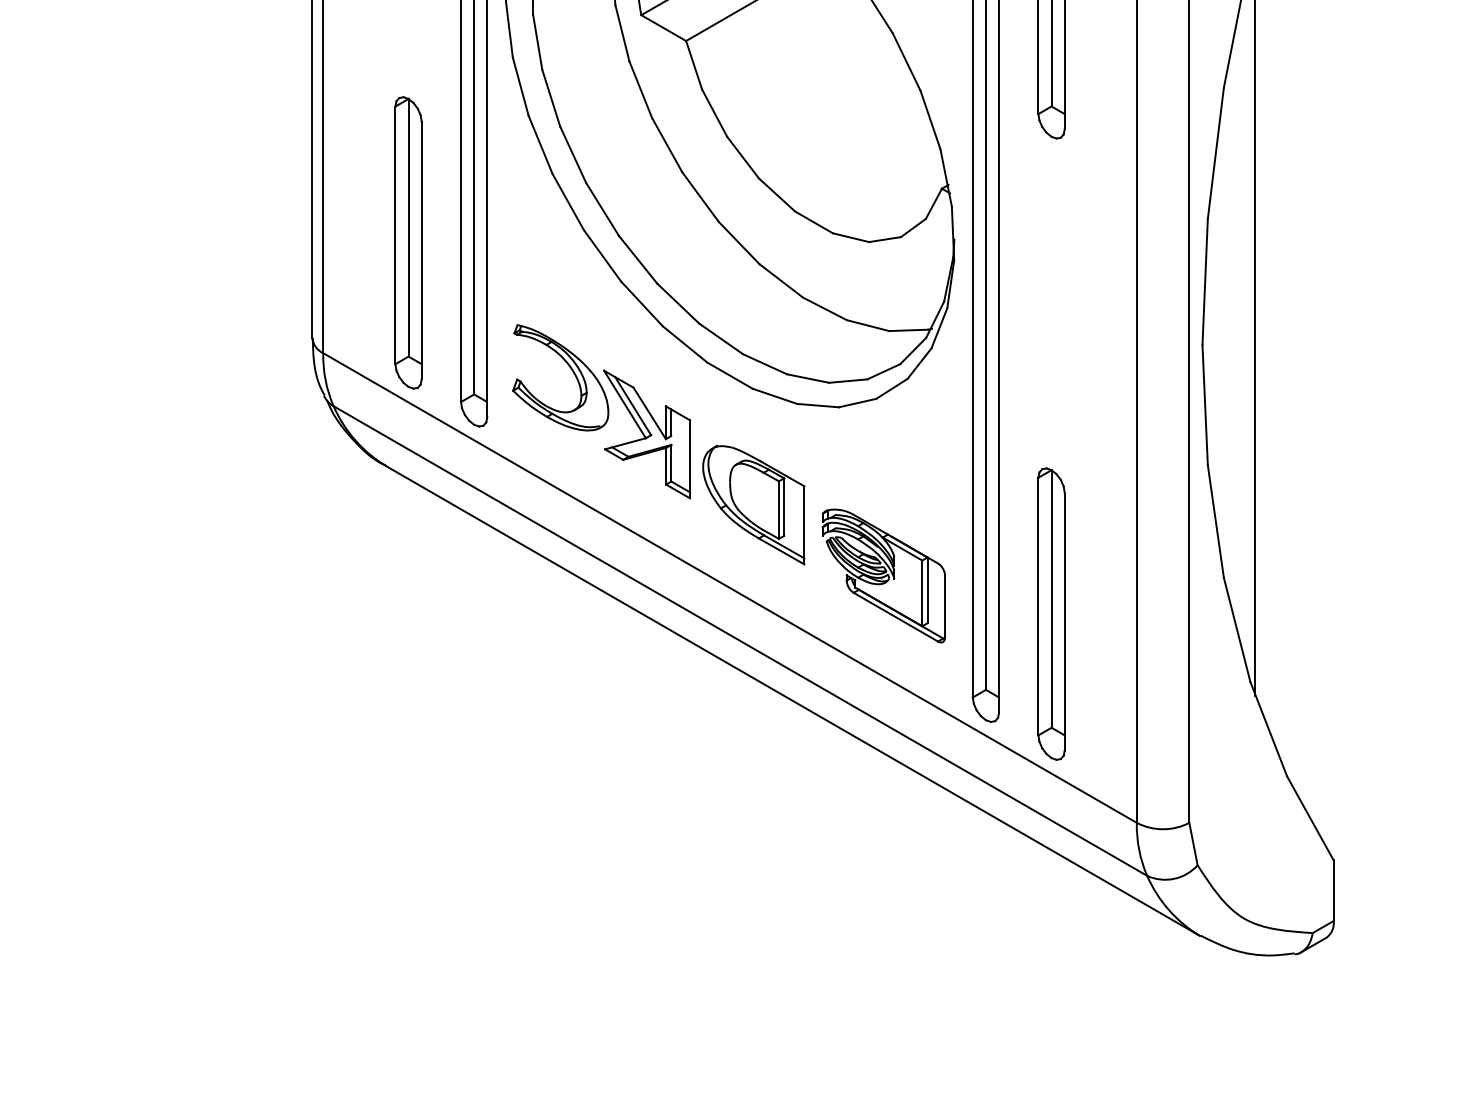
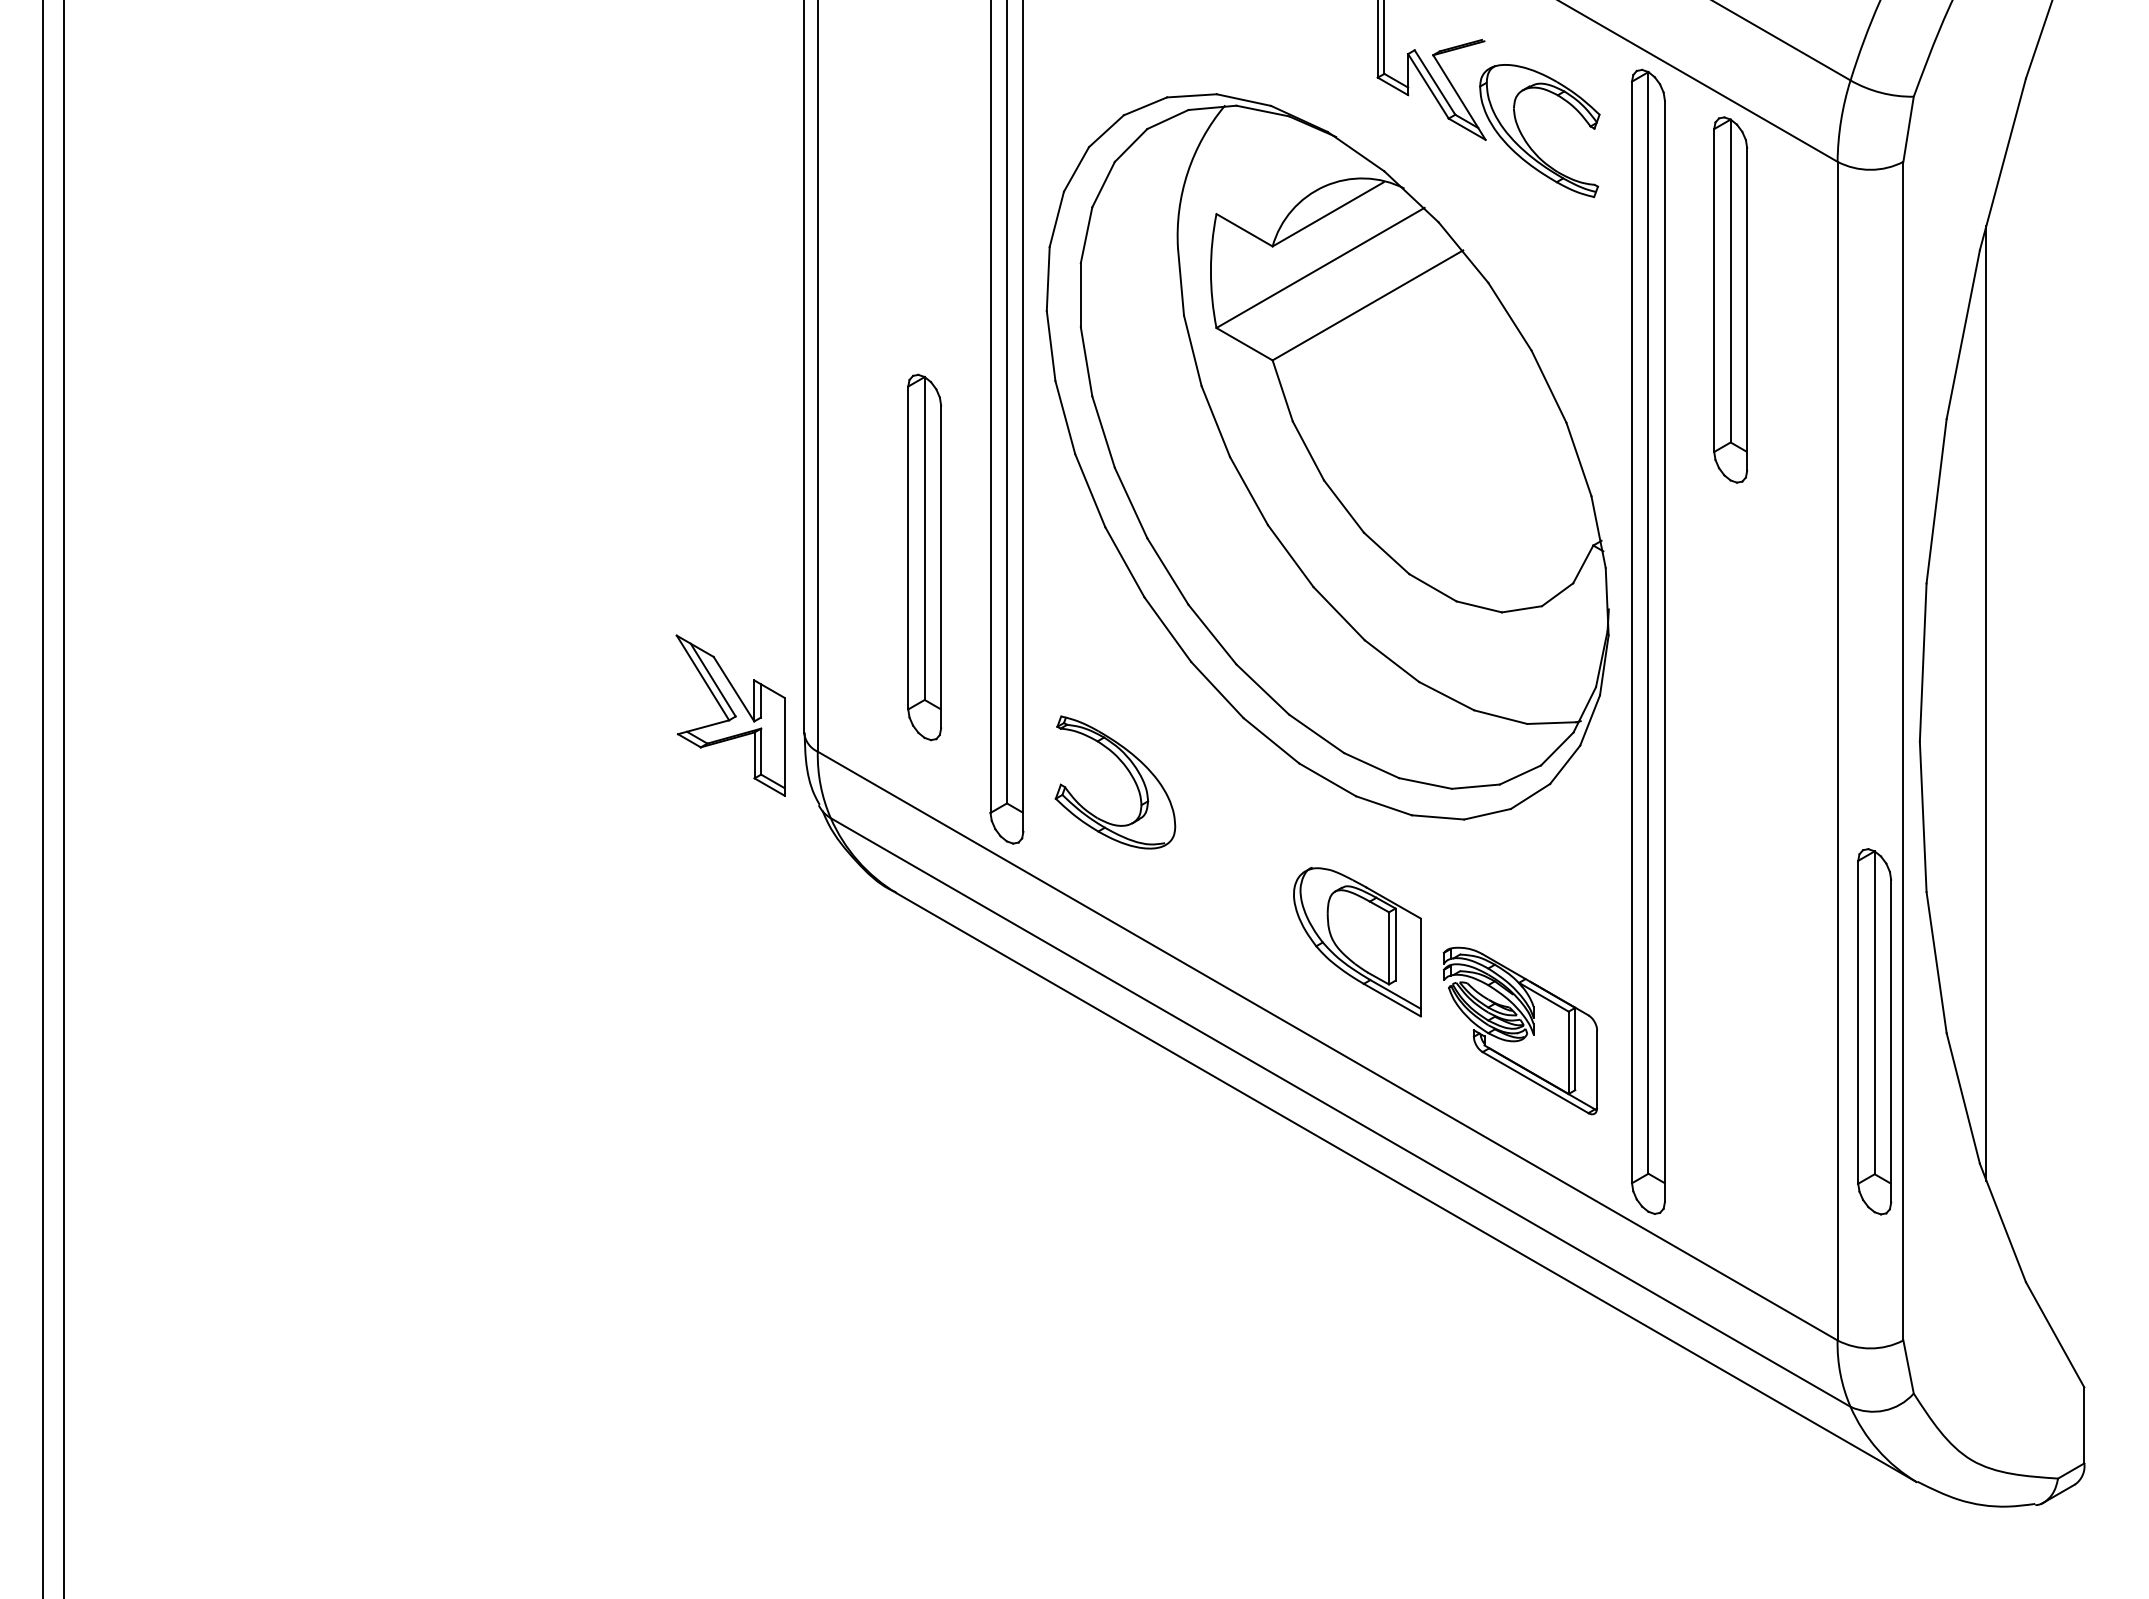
part: (408, 242) -> (924, 557), moved
part: (646, 434) -> (730, 715), moved
part: (1051, 613) -> (1874, 1031), moved

